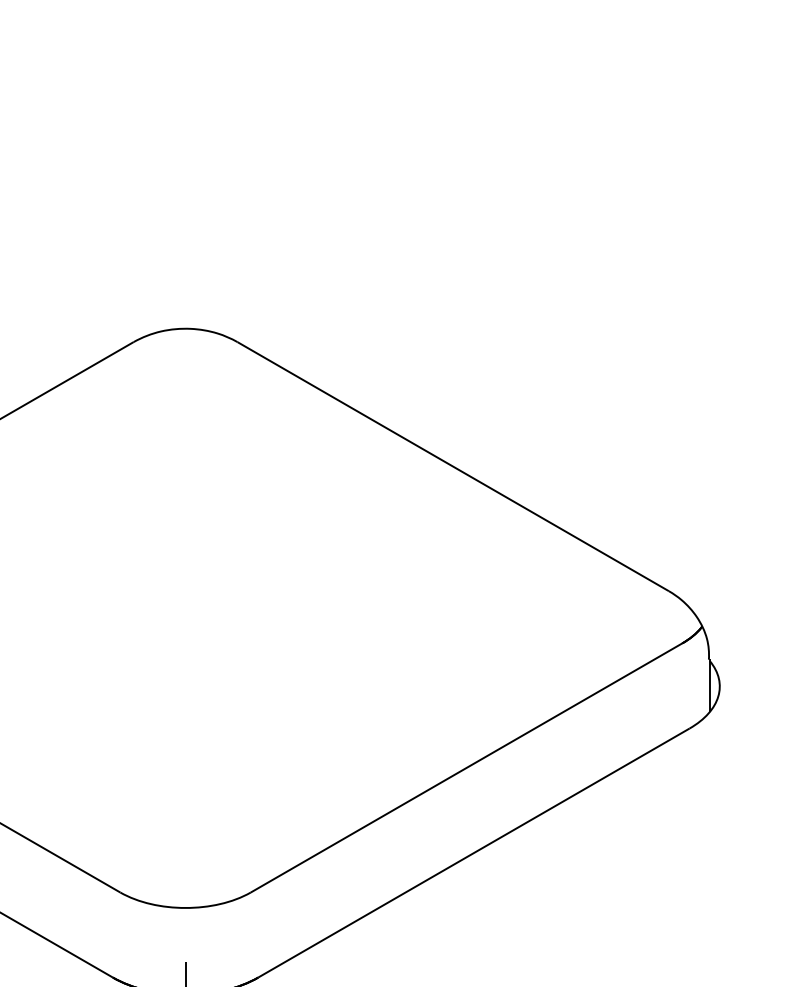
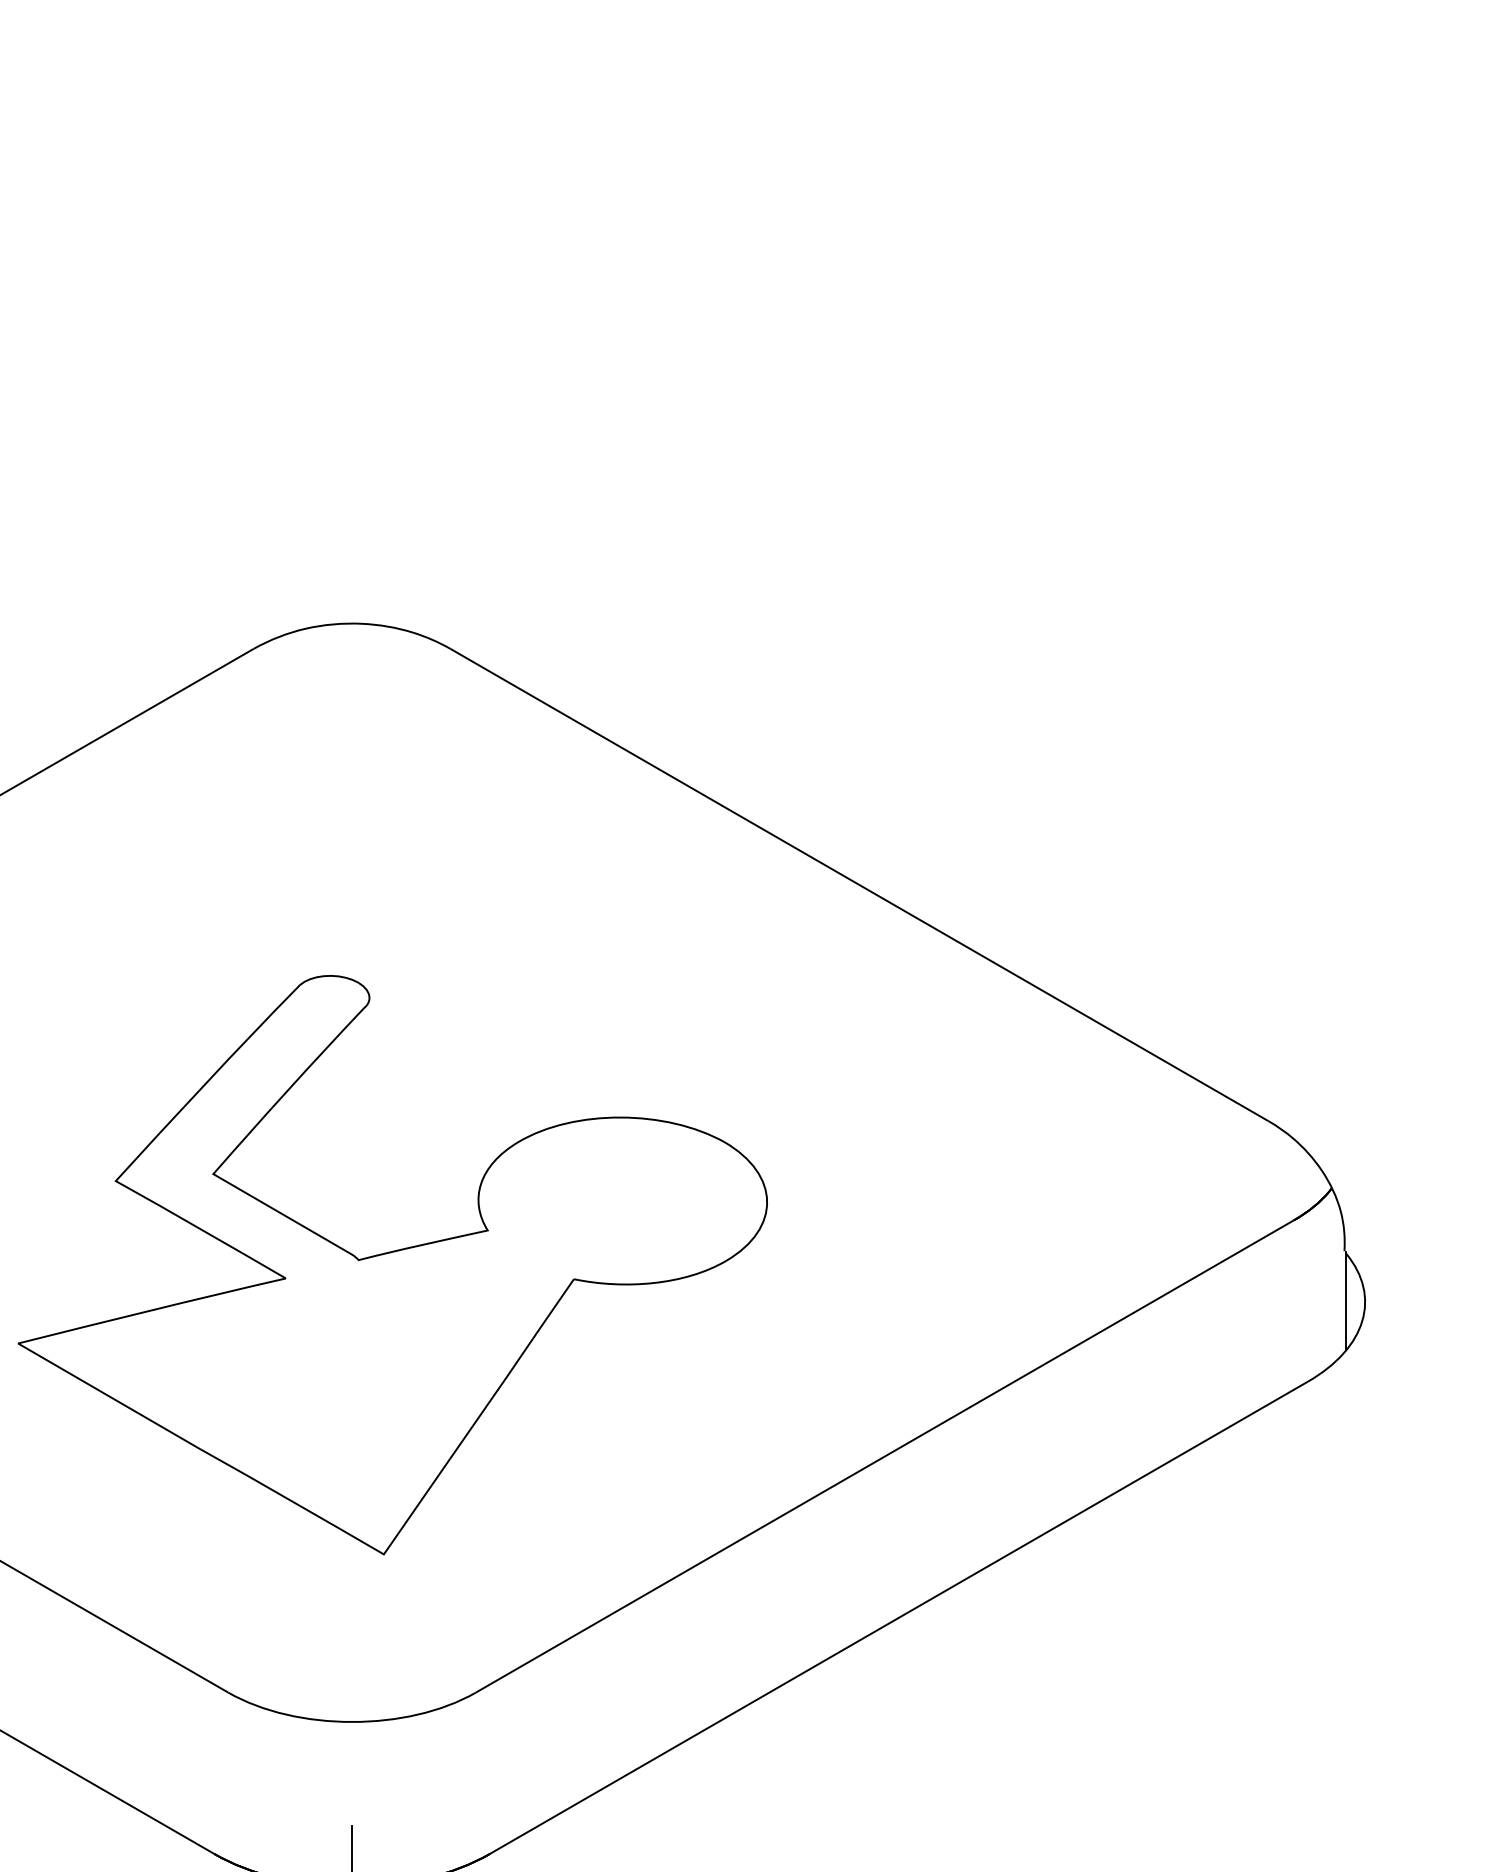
part: (207, 666) -> (393, 1264), added

